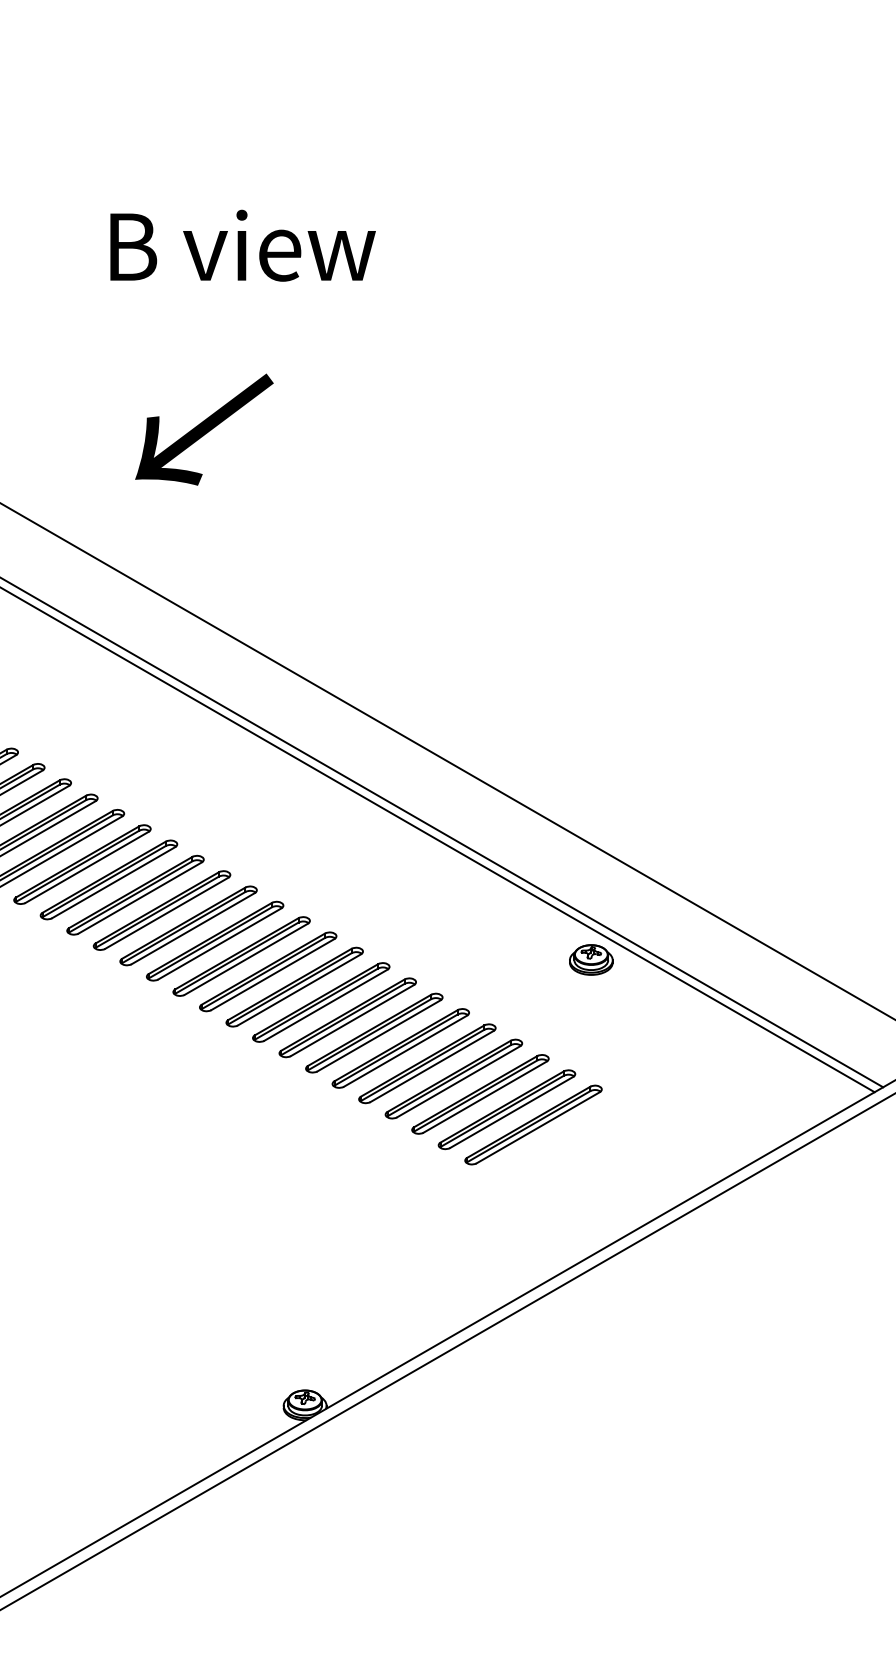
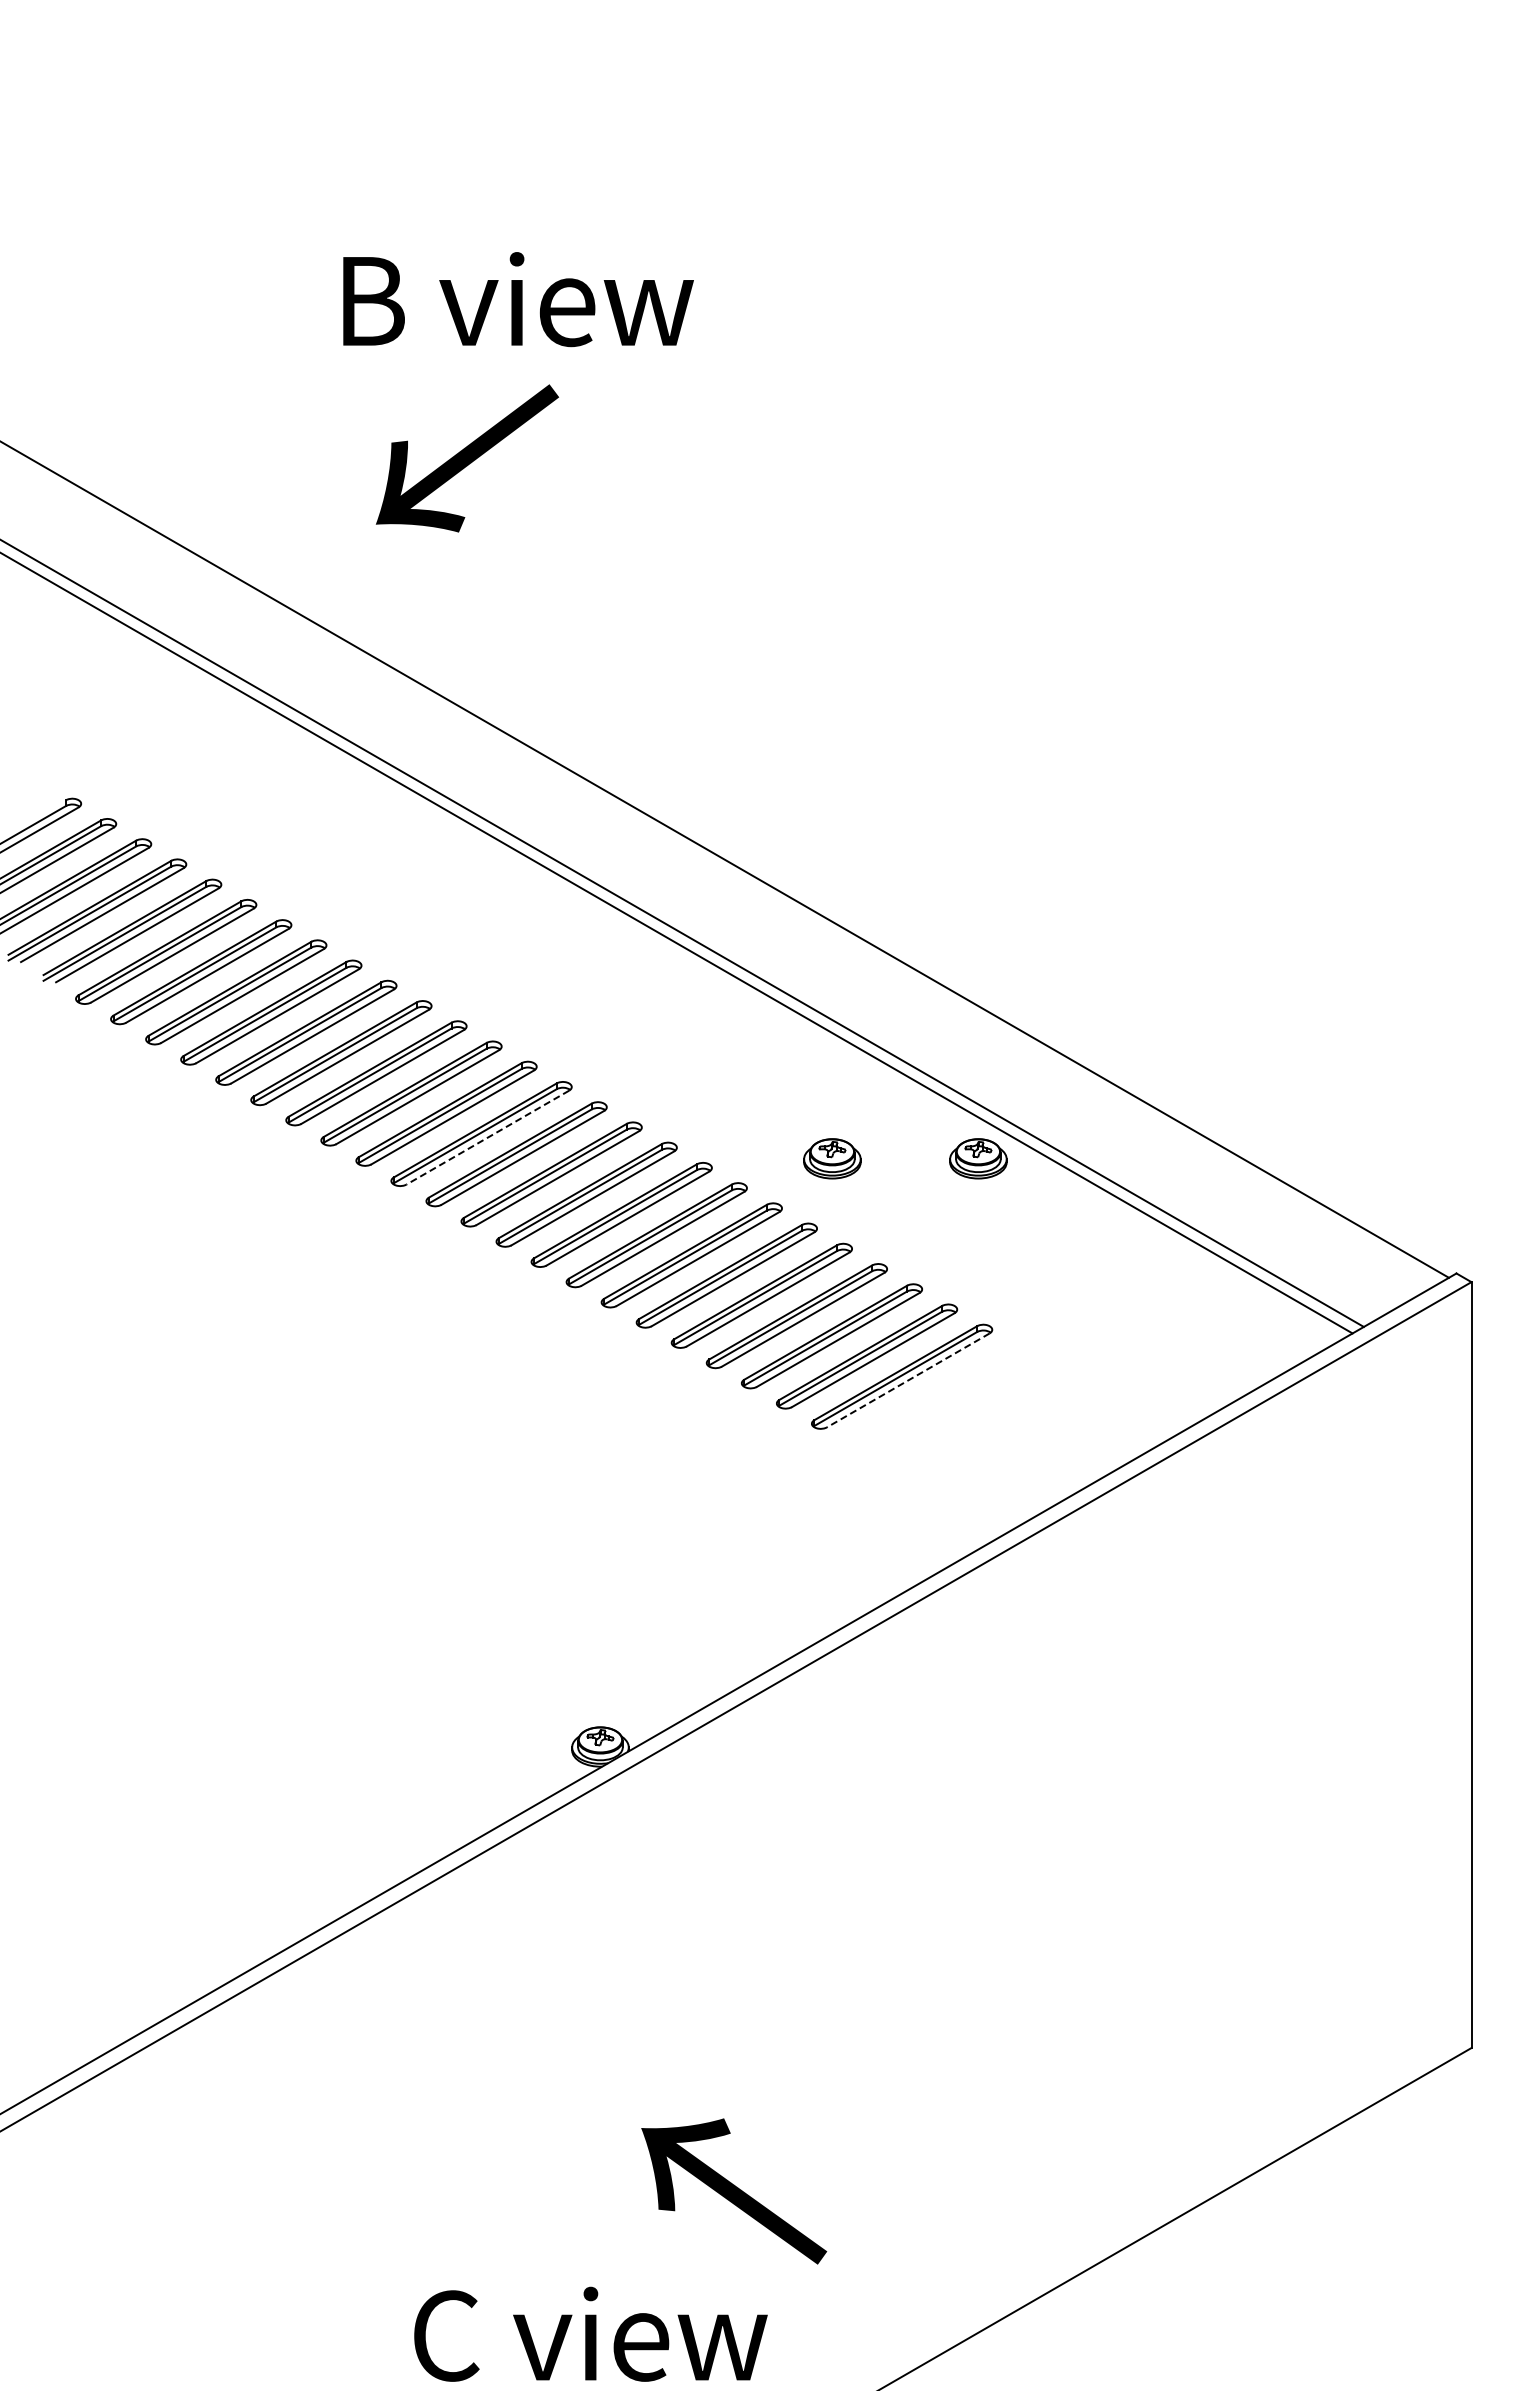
text: (243, 245) -> (518, 299), moved
line: (219, 943) -> (487, 1137), solid -> dashed
part: (480, 959) -> (832, 1158), added
line: (538, 1127) -> (908, 1380), solid -> dashed

